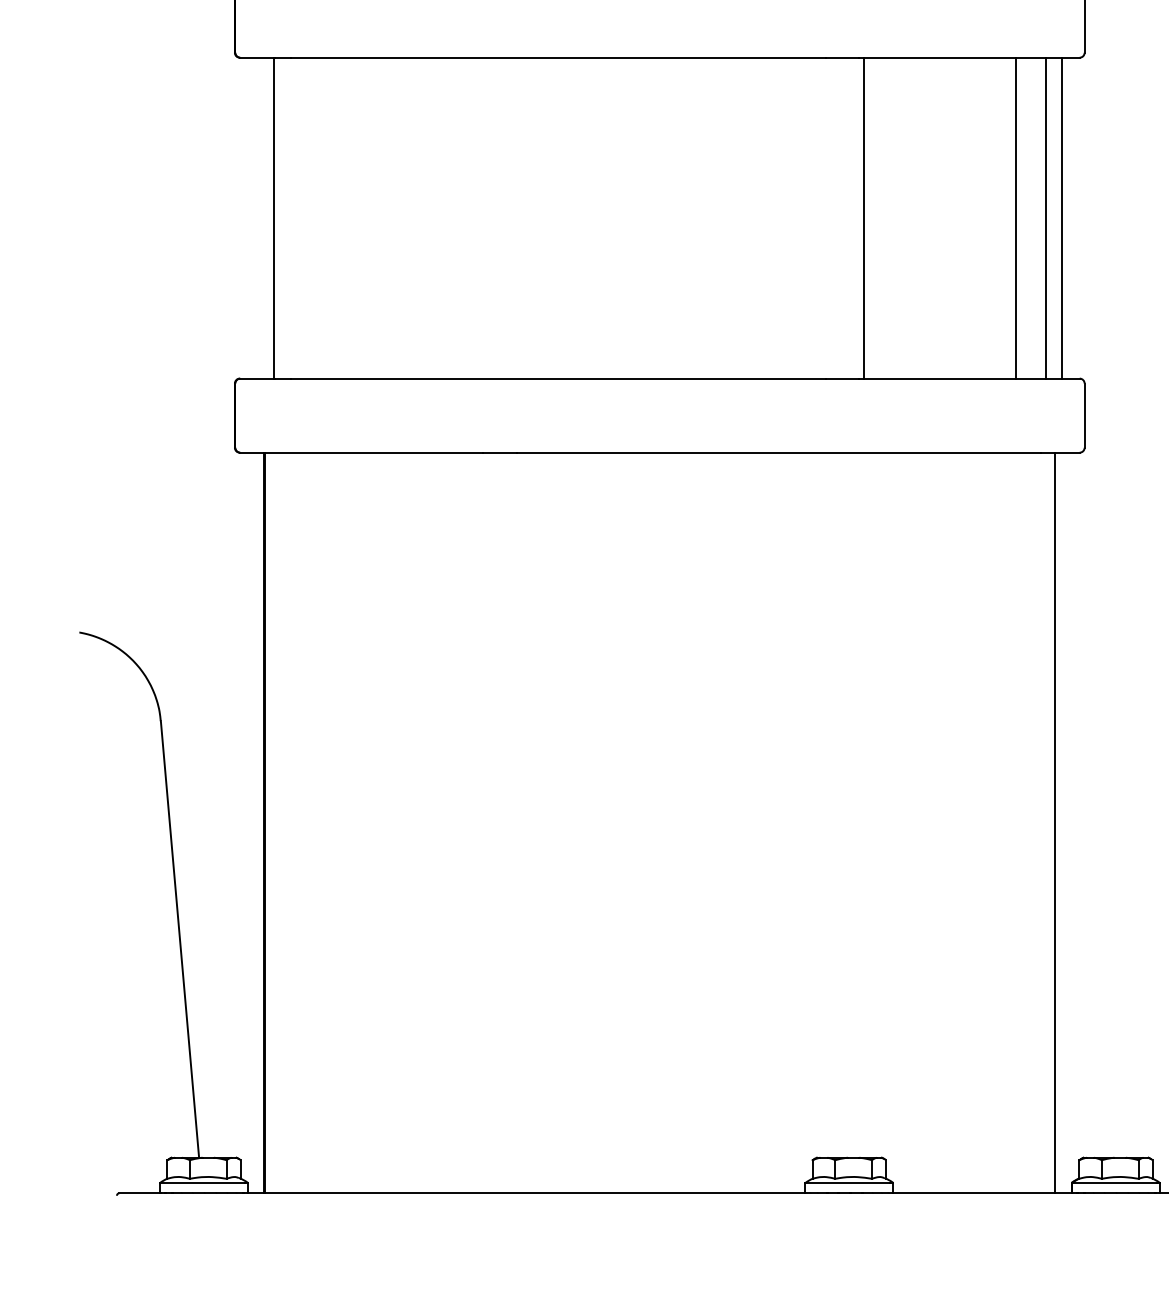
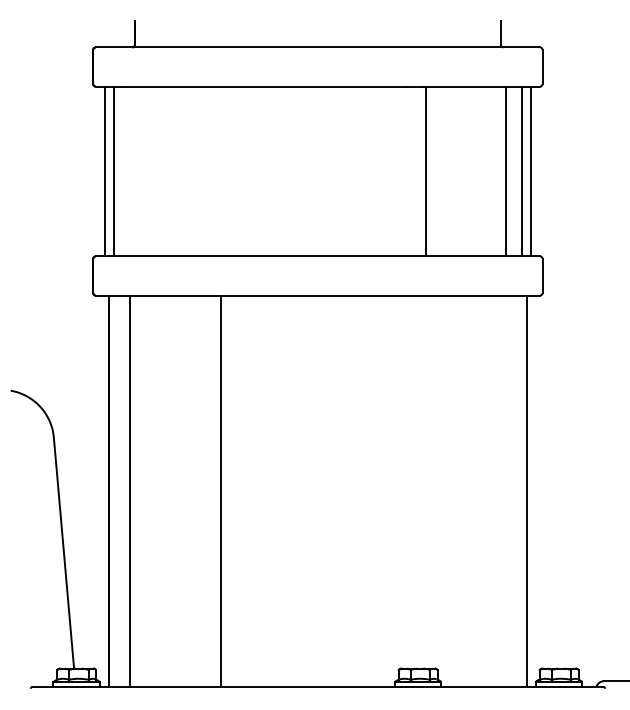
line: (256, 218) -> (104, 171), added
line: (303, 823) -> (129, 491), added
line: (475, 823) -> (220, 491), added

